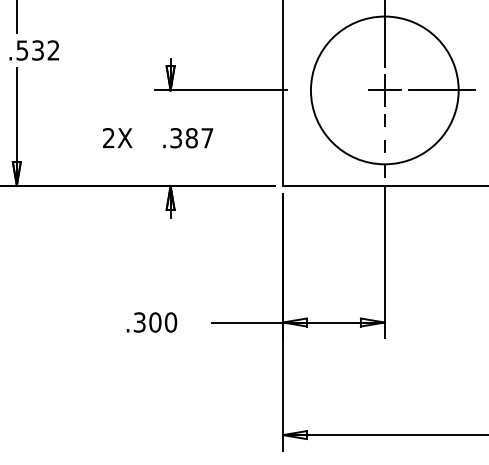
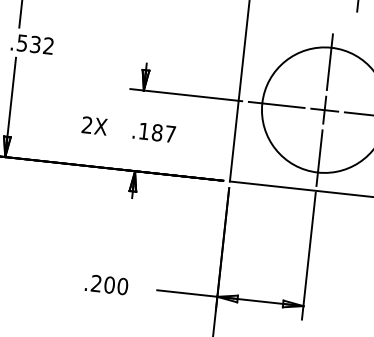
line: (327, 90) -> (276, 104), added
text: (176, 138) -> (144, 131), .387 -> .187
line: (384, 147) -> (319, 158), dashed -> solid
text: (139, 322) -> (96, 283), .300 -> .200

